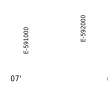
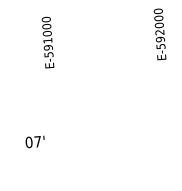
text: (25, 40) -> (47, 42), moved

